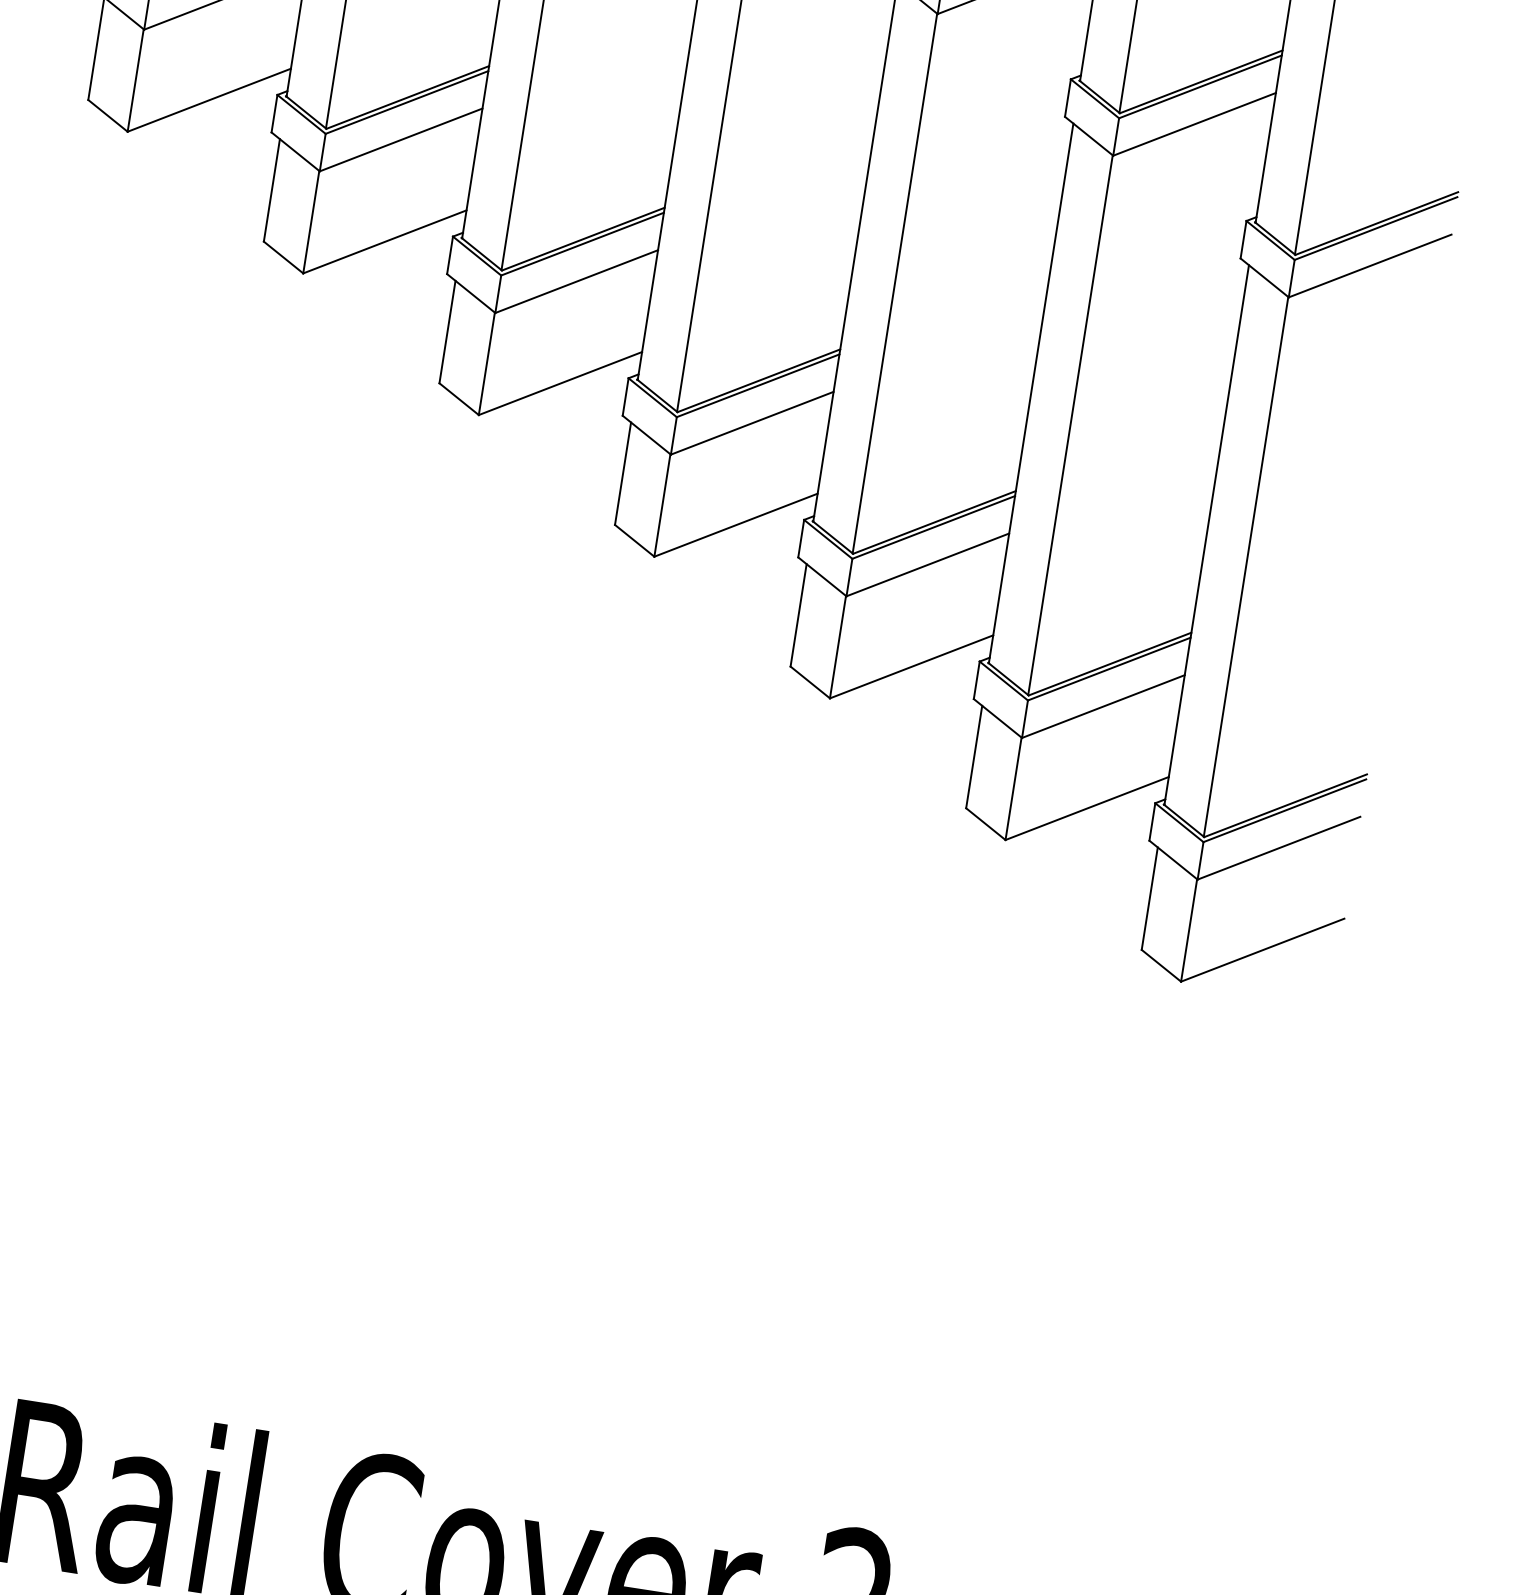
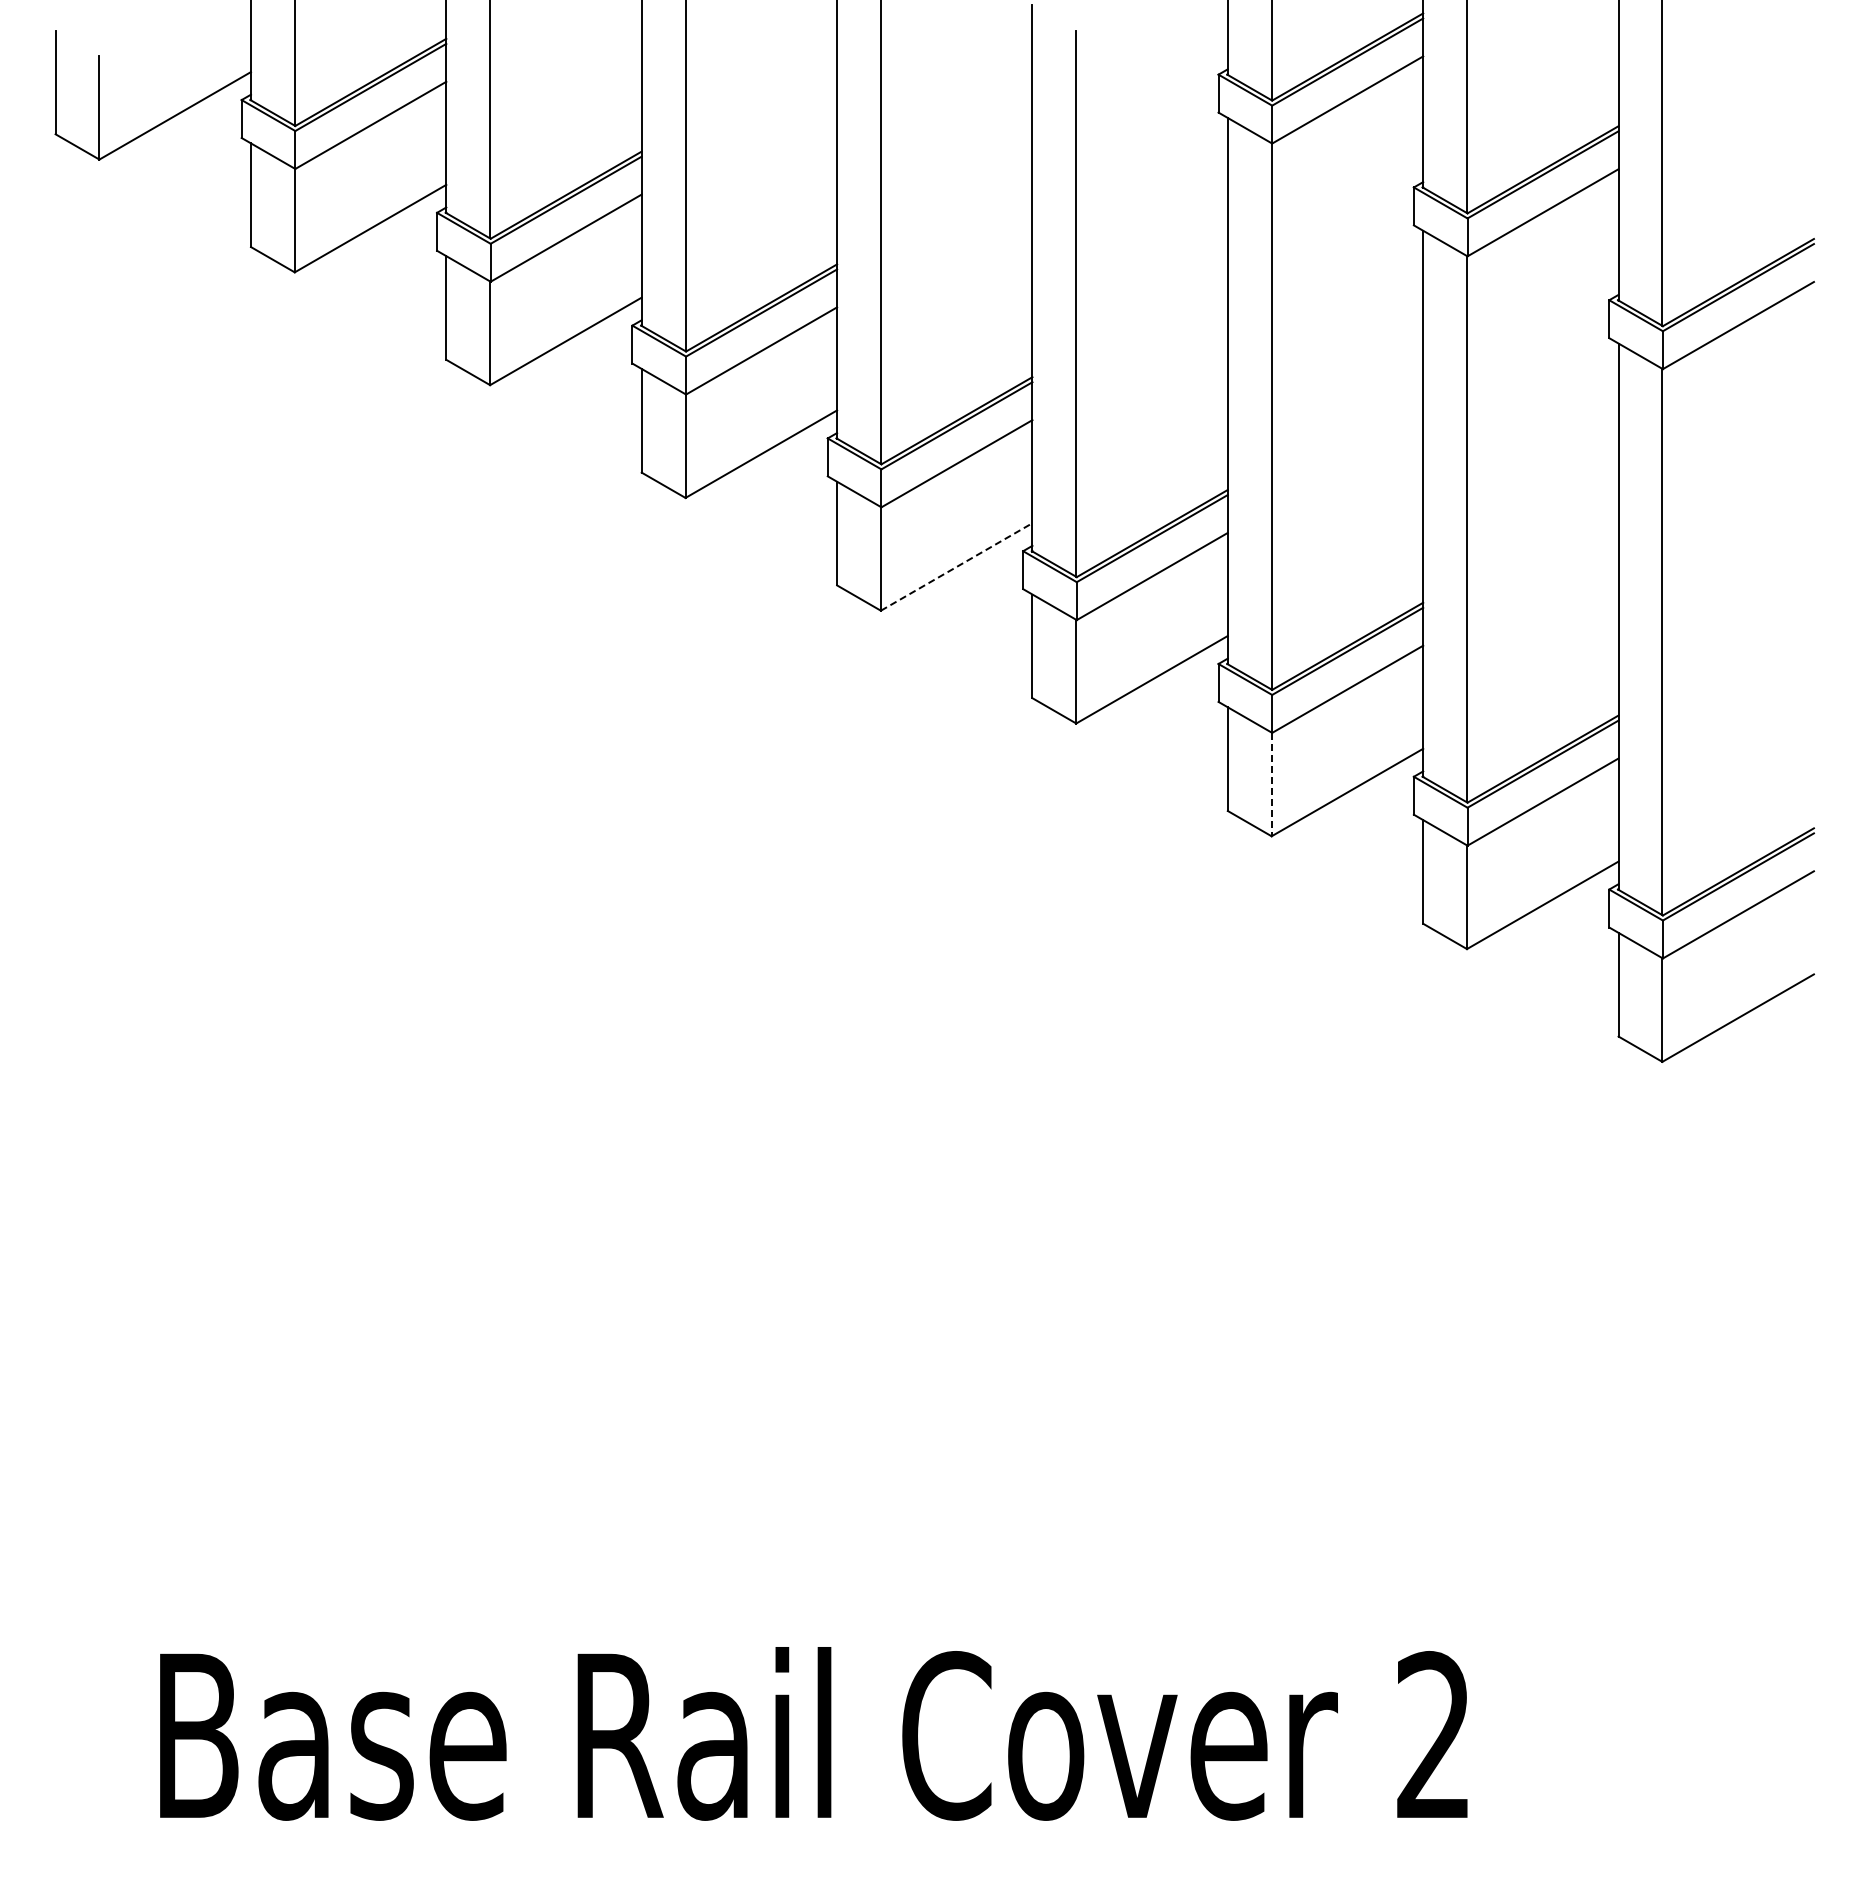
line: (560, 383) -> (956, 566), solid -> dashed
line: (837, 647) -> (1271, 784), solid -> dashed

